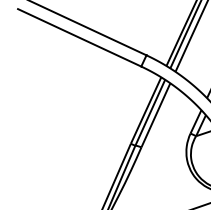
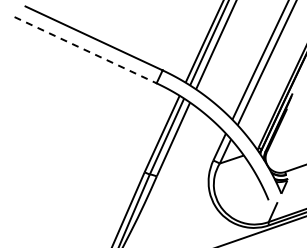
line: (80, 38) -> (86, 50), solid -> dashed

